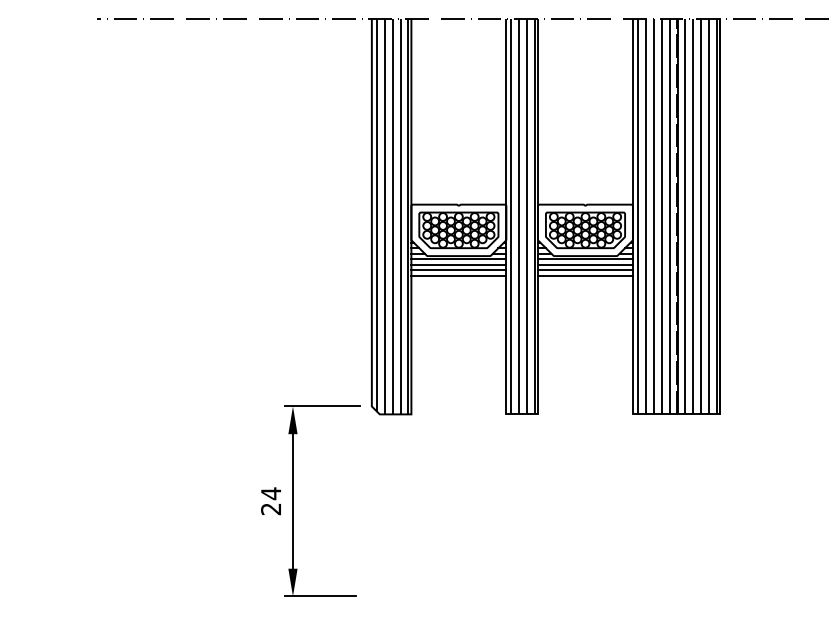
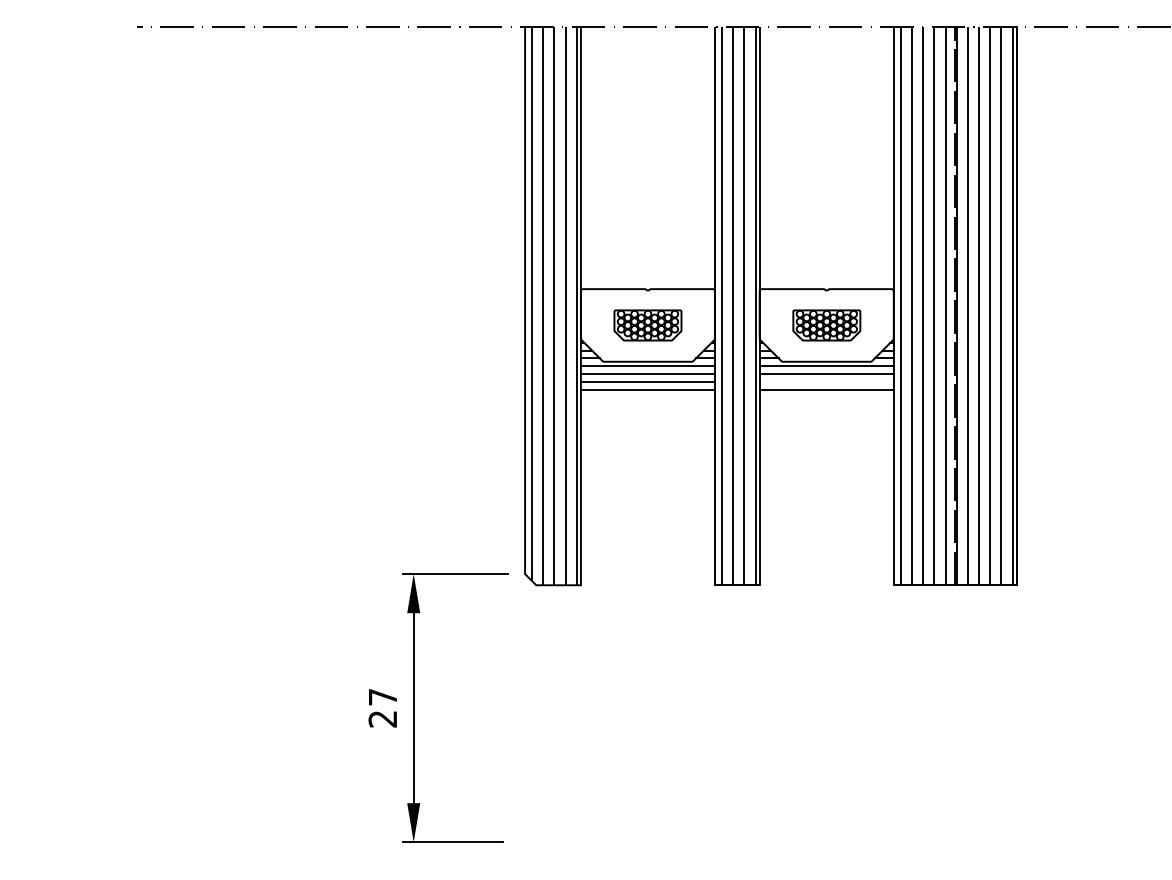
part: (458, 230) -> (647, 325), size x0.6
part: (585, 230) -> (826, 325), size x0.6
line: (585, 270) -> (826, 381), removed
text: (270, 493) -> (382, 697), 24 -> 27

